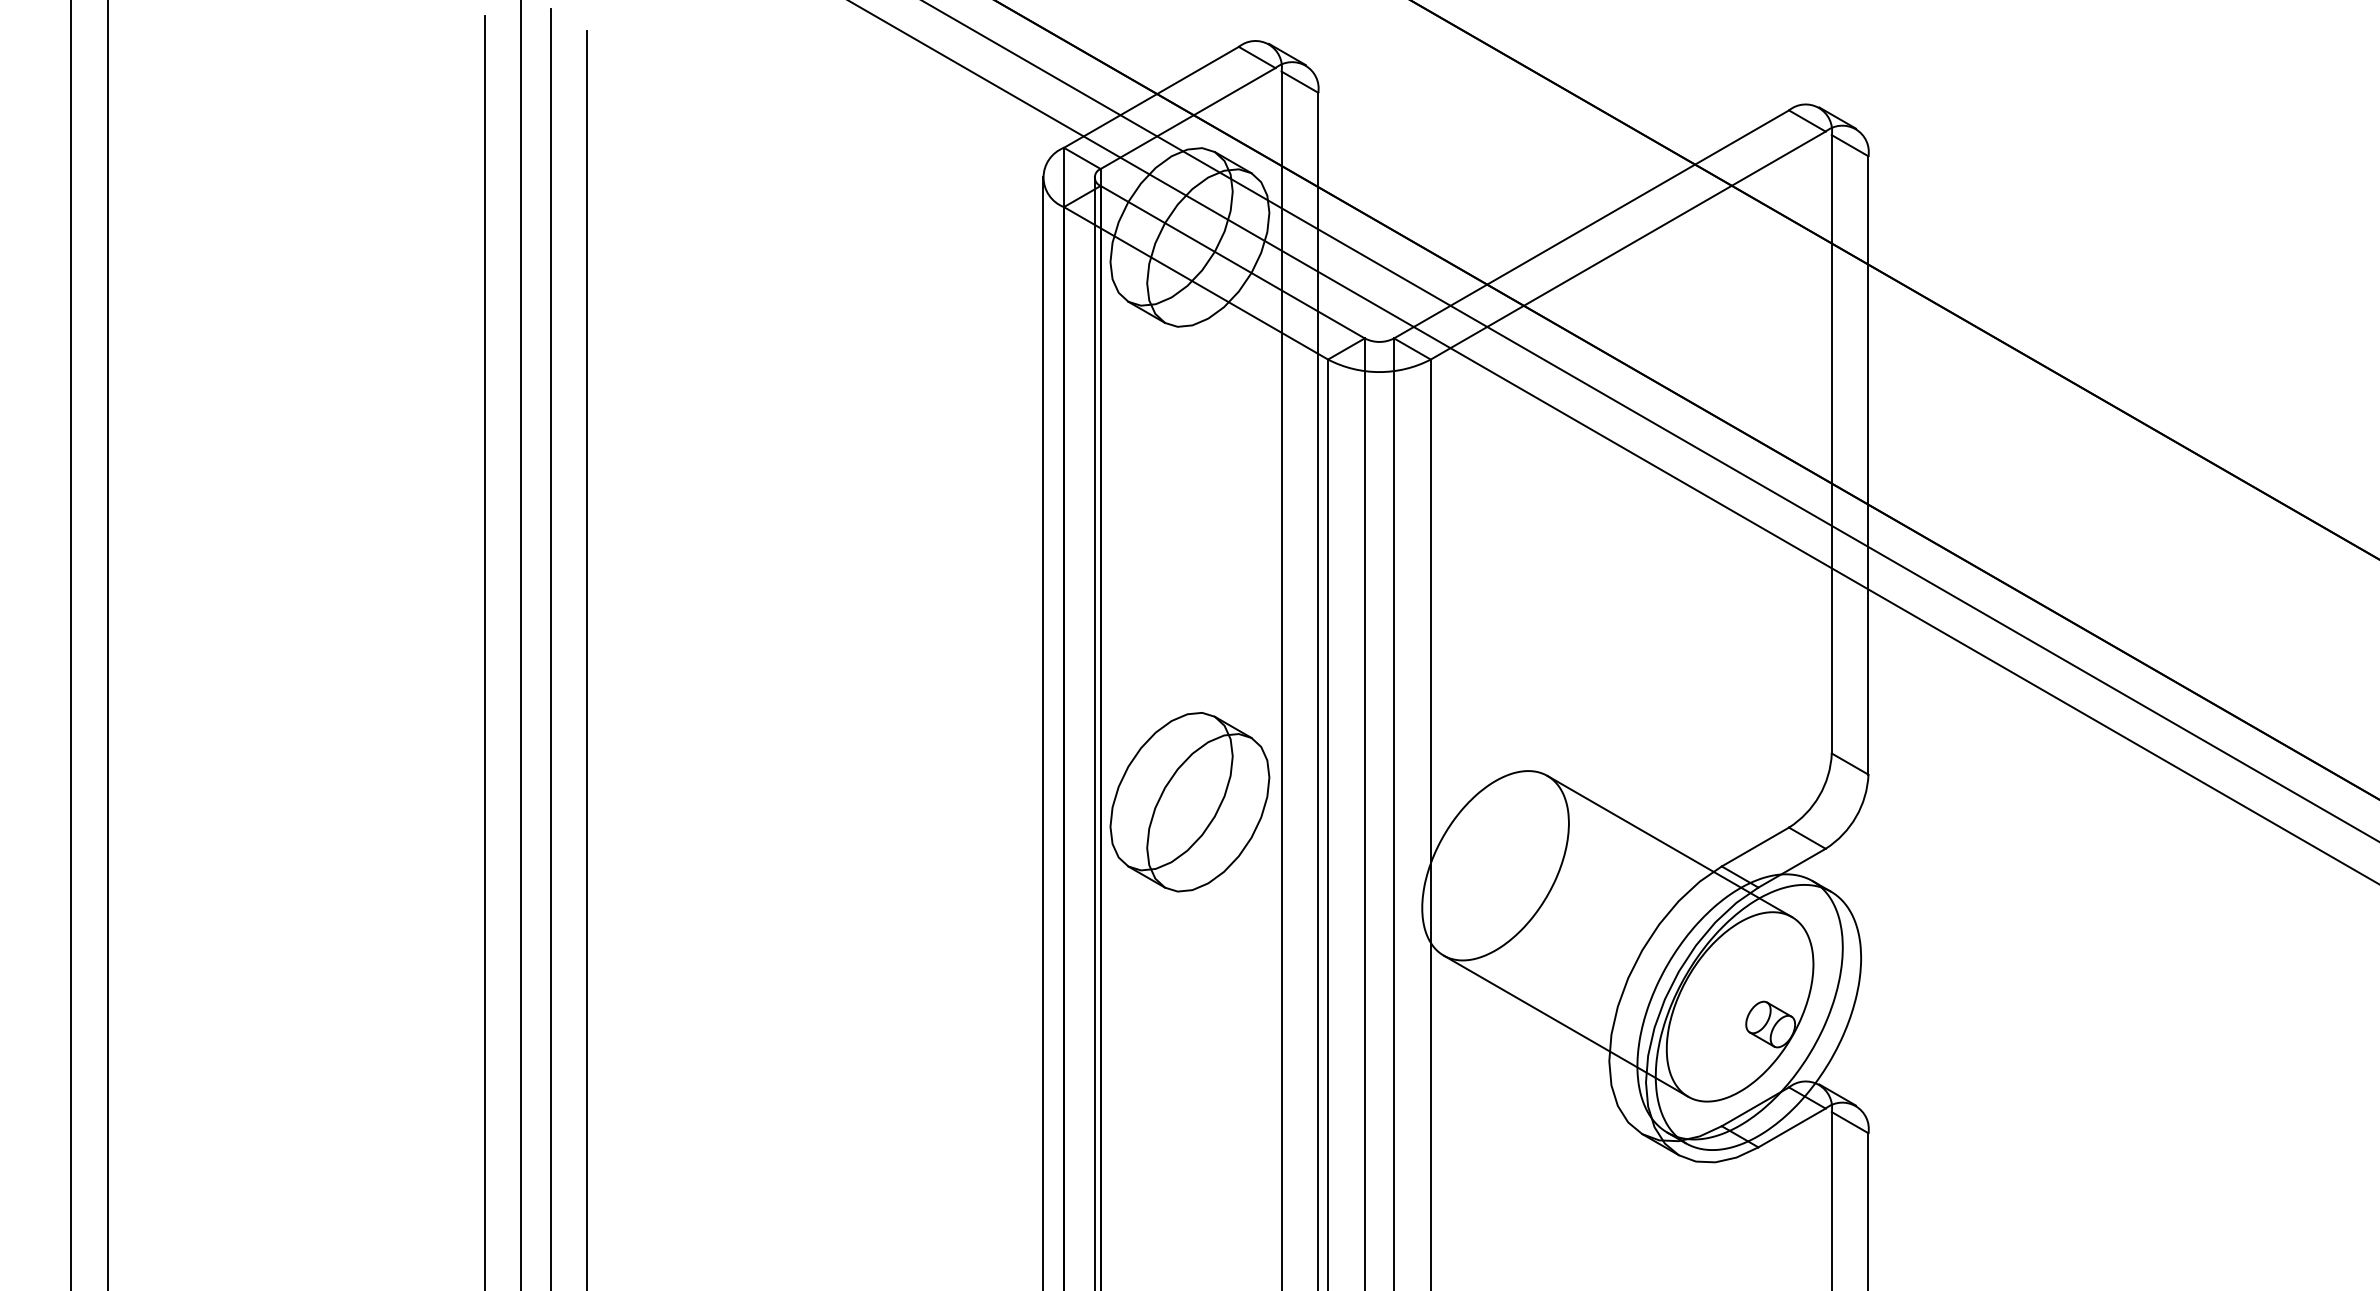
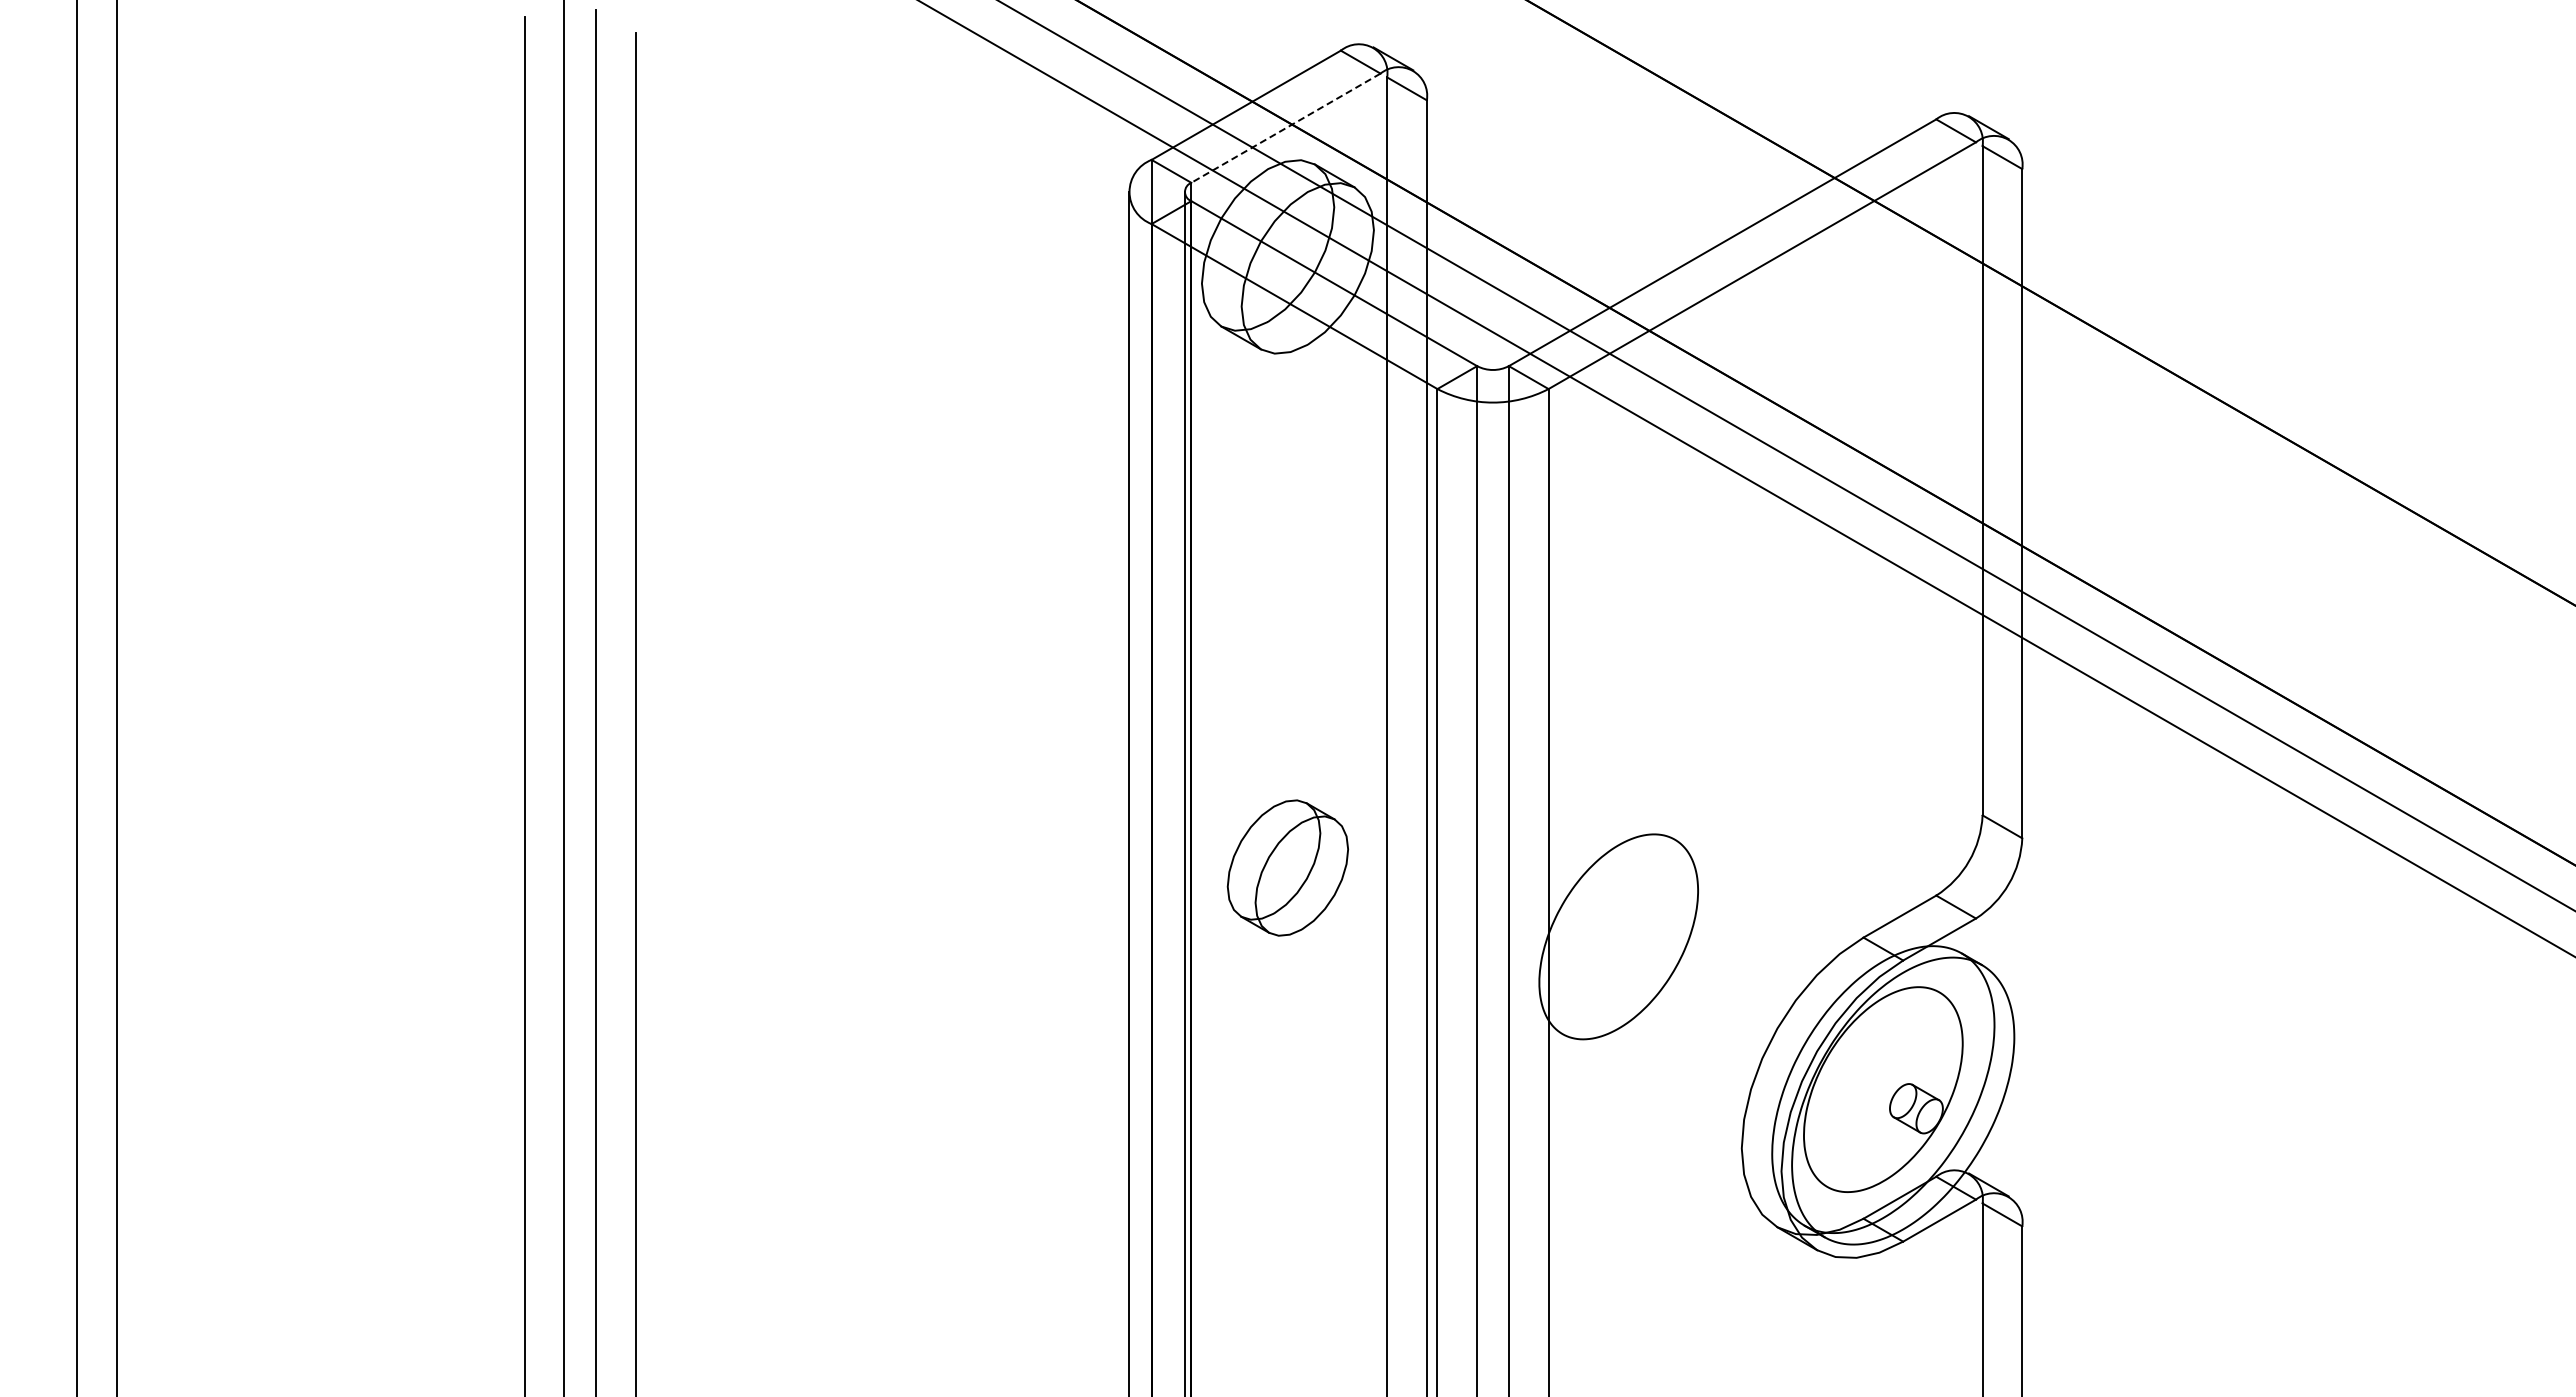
line: (1187, 118) -> (1285, 128), solid -> dashed
part: (1189, 801) -> (1287, 867), size x0.7
line: (1669, 846) -> (1806, 915), removed
line: (1565, 1026) -> (1694, 1110), removed

